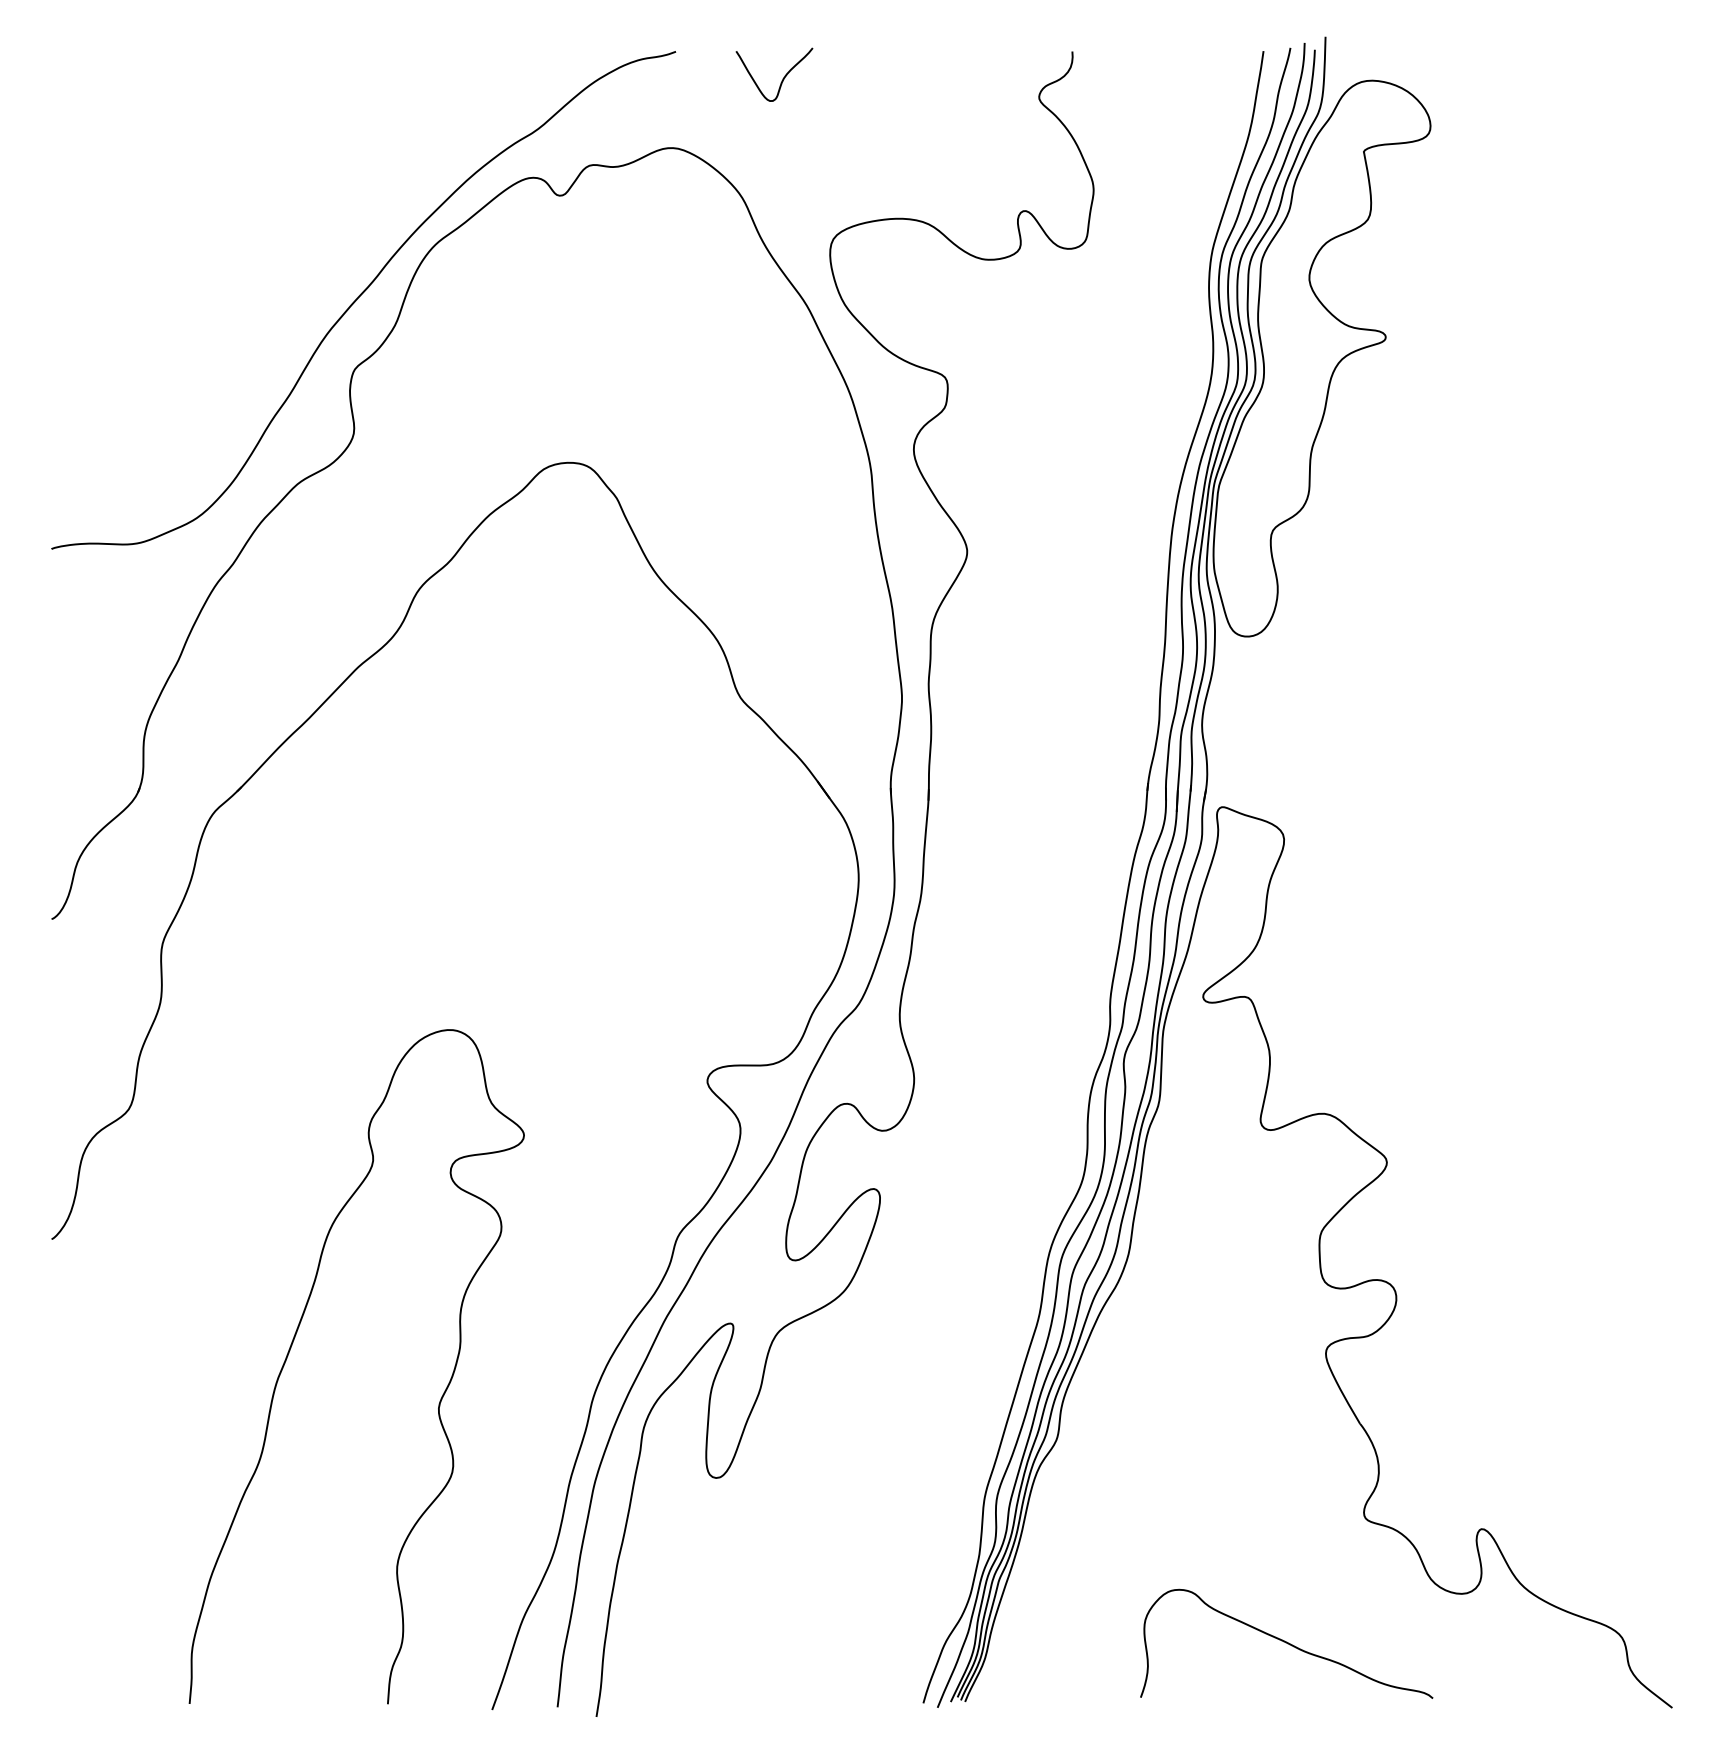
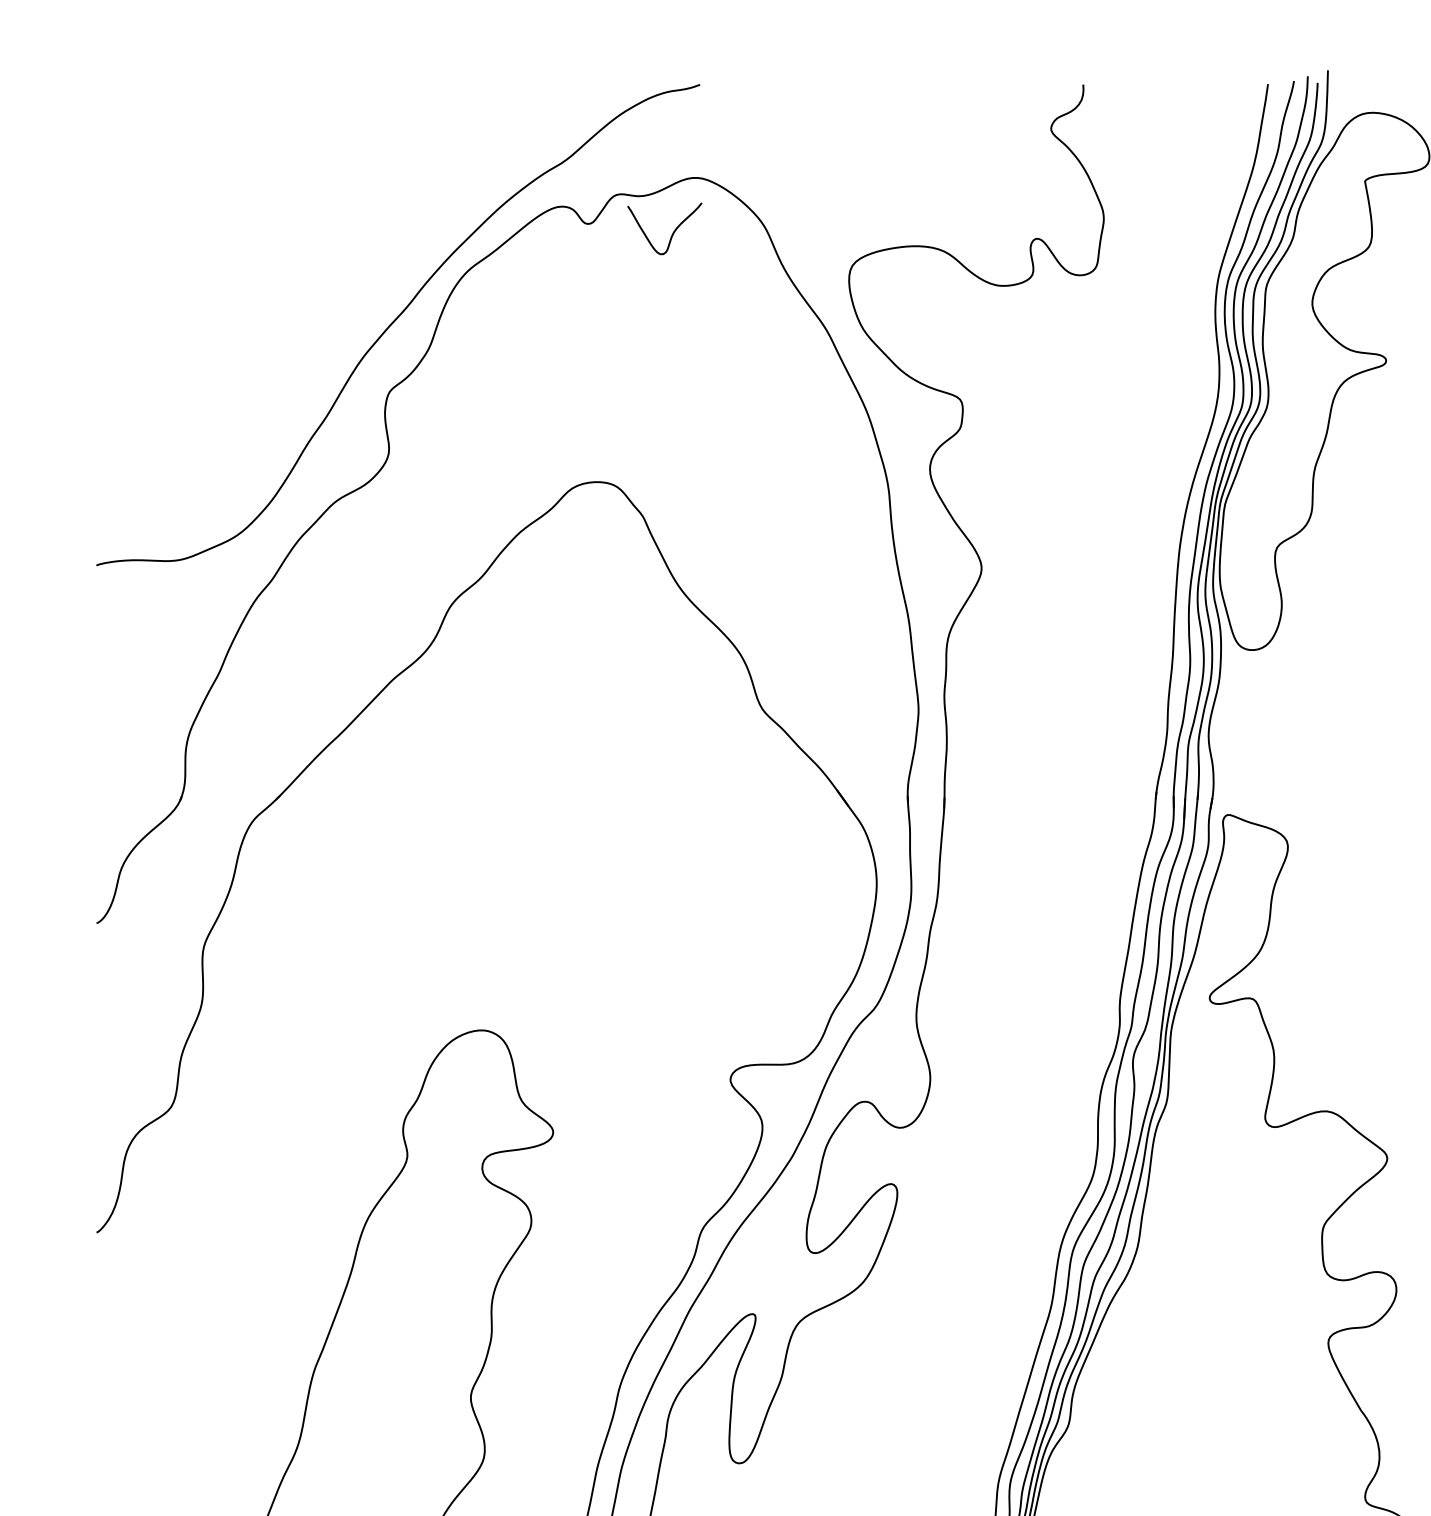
curve: (782, 78) -> (672, 232), moved

